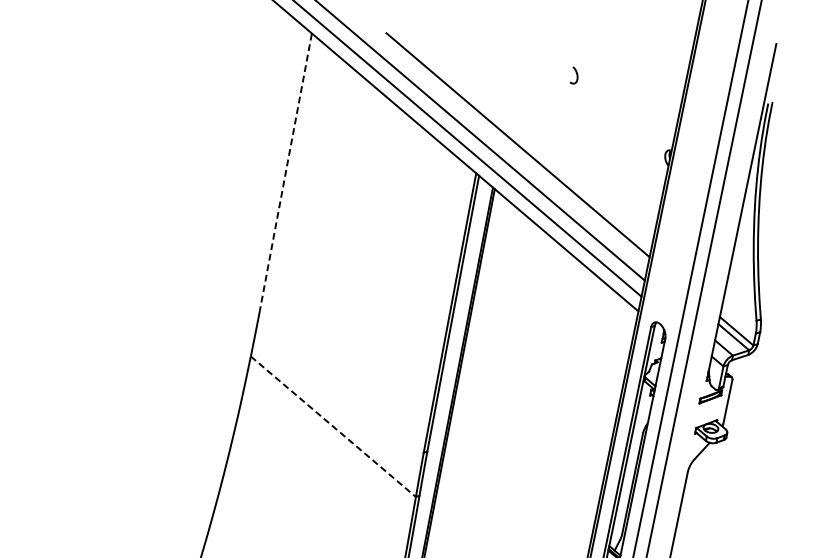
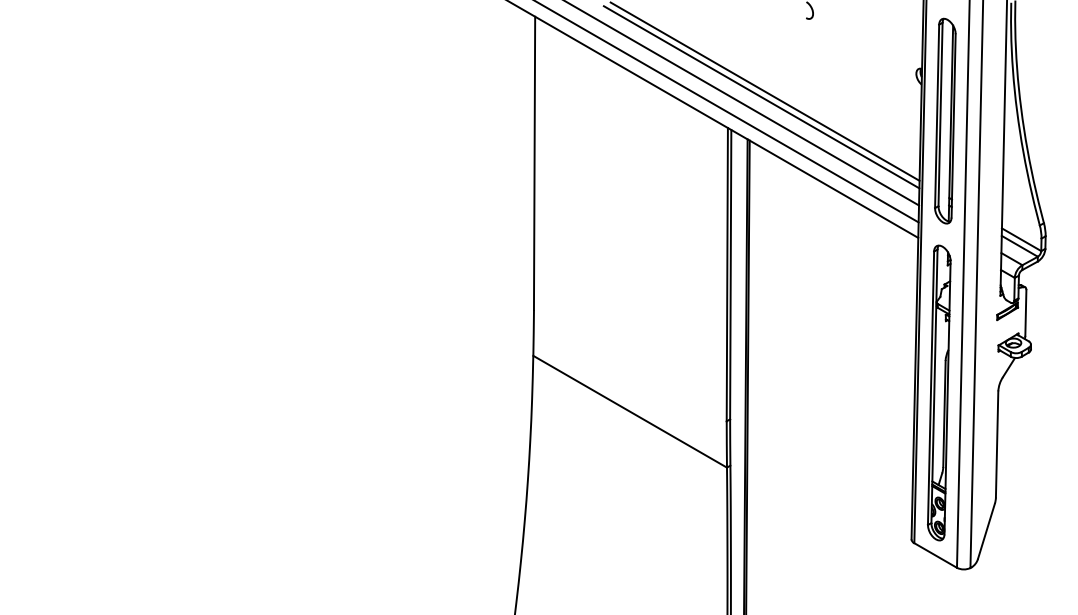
line: (513, 150) -> (761, 97), added
line: (285, 173) -> (534, 163), dashed -> solid
part: (684, 204) -> (945, 120), added
line: (333, 426) -> (630, 411), dashed -> solid

